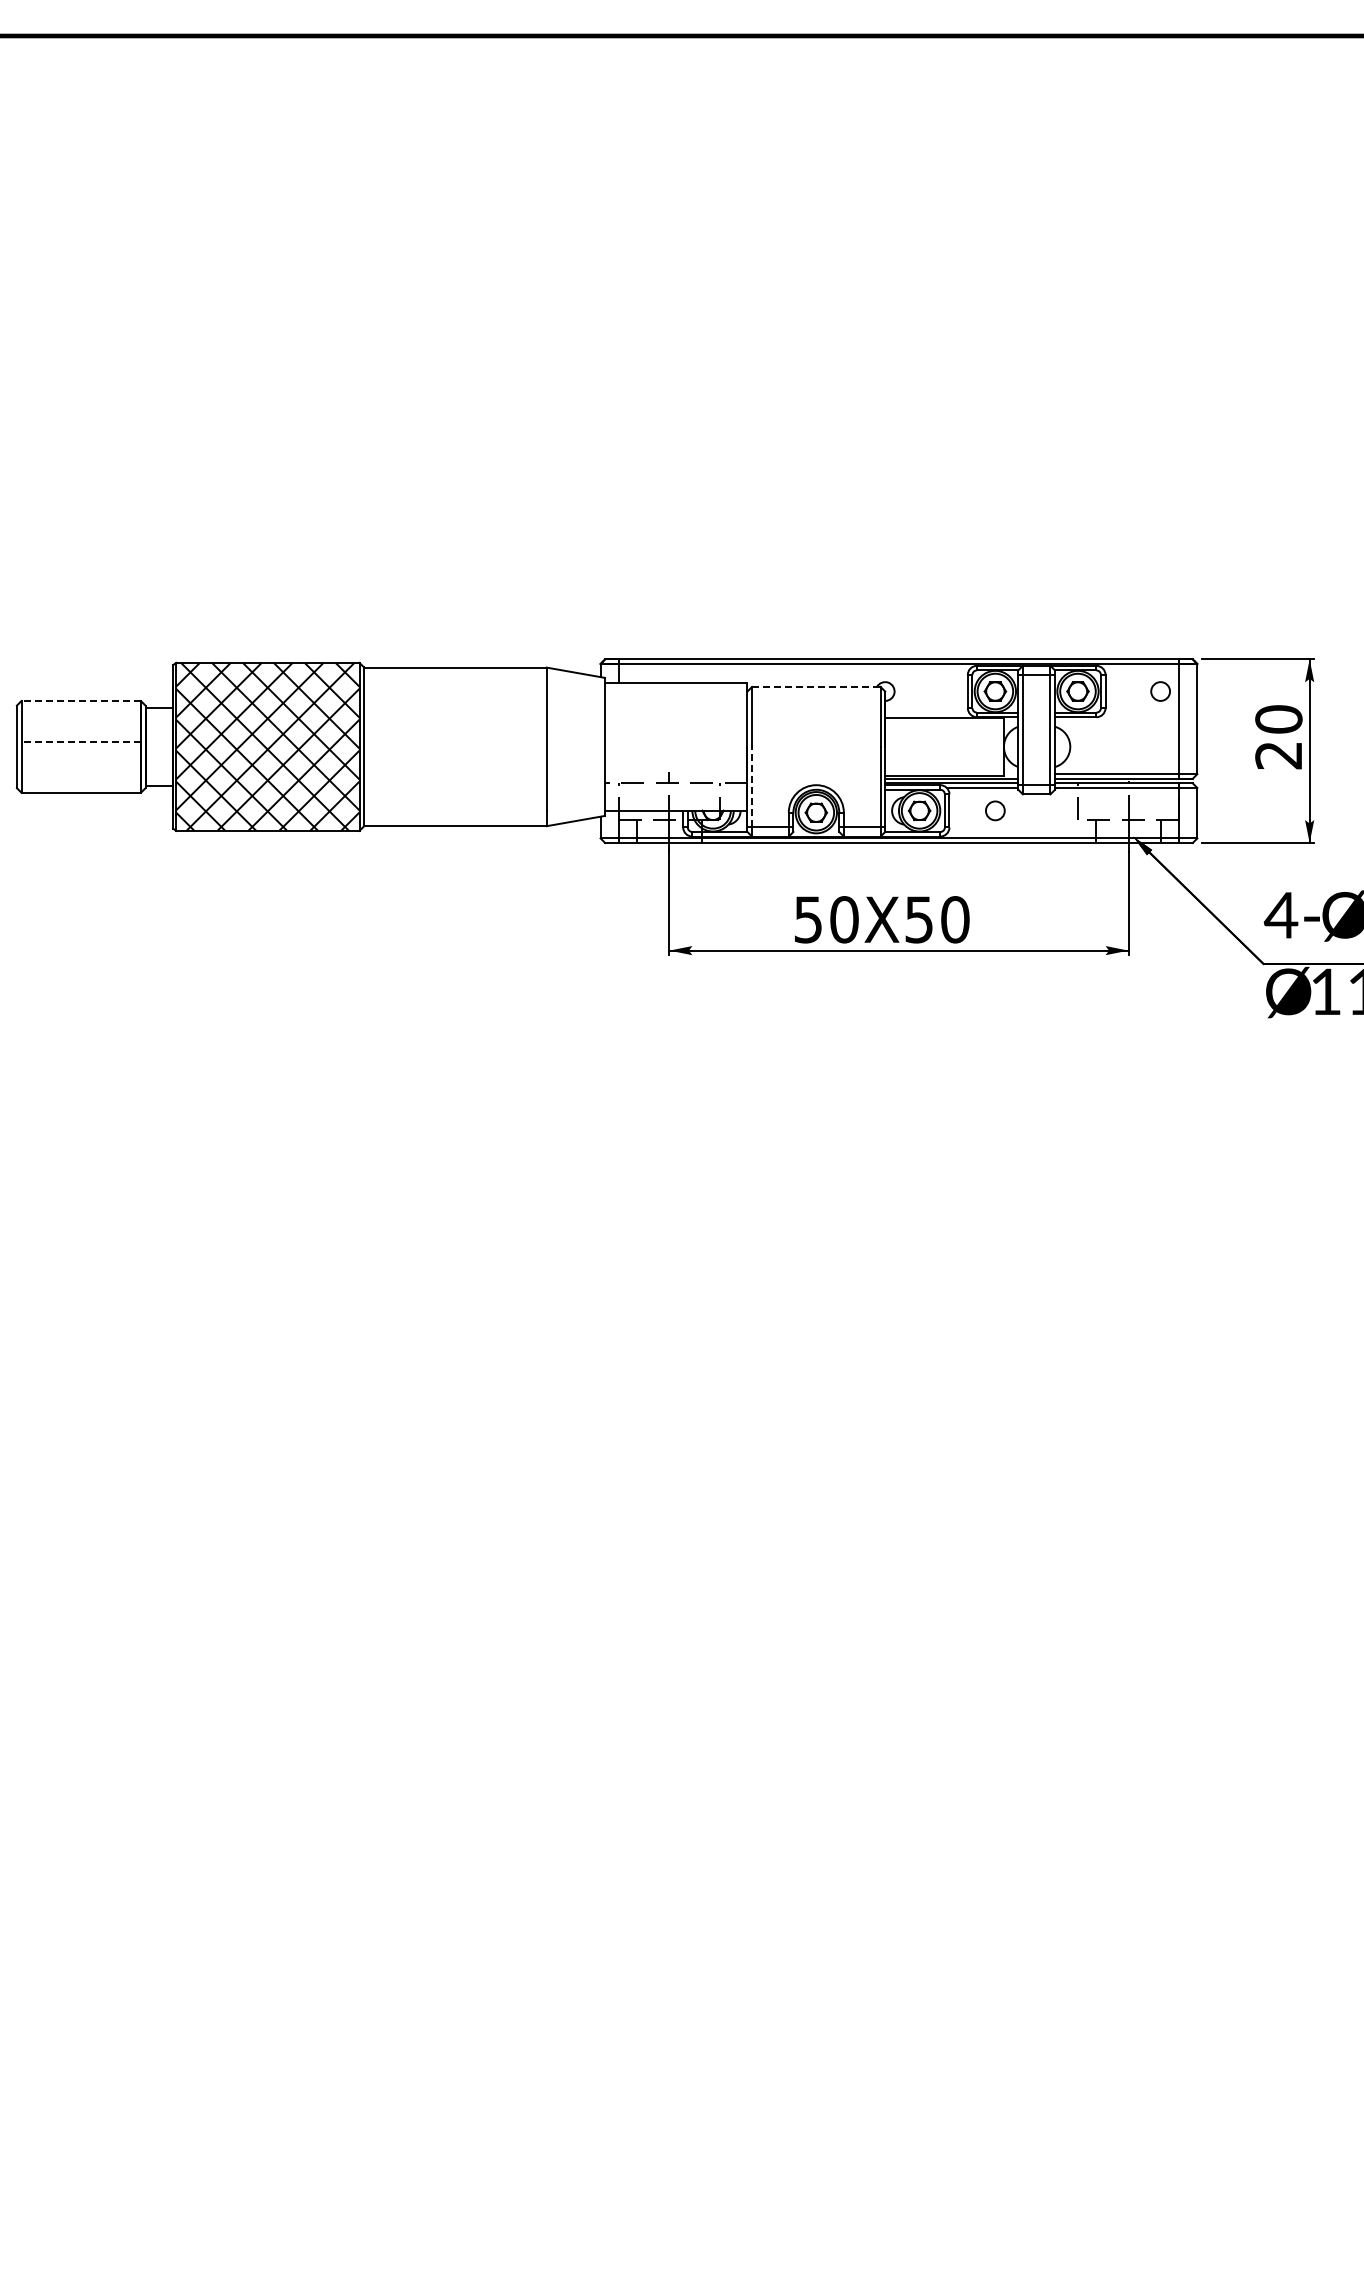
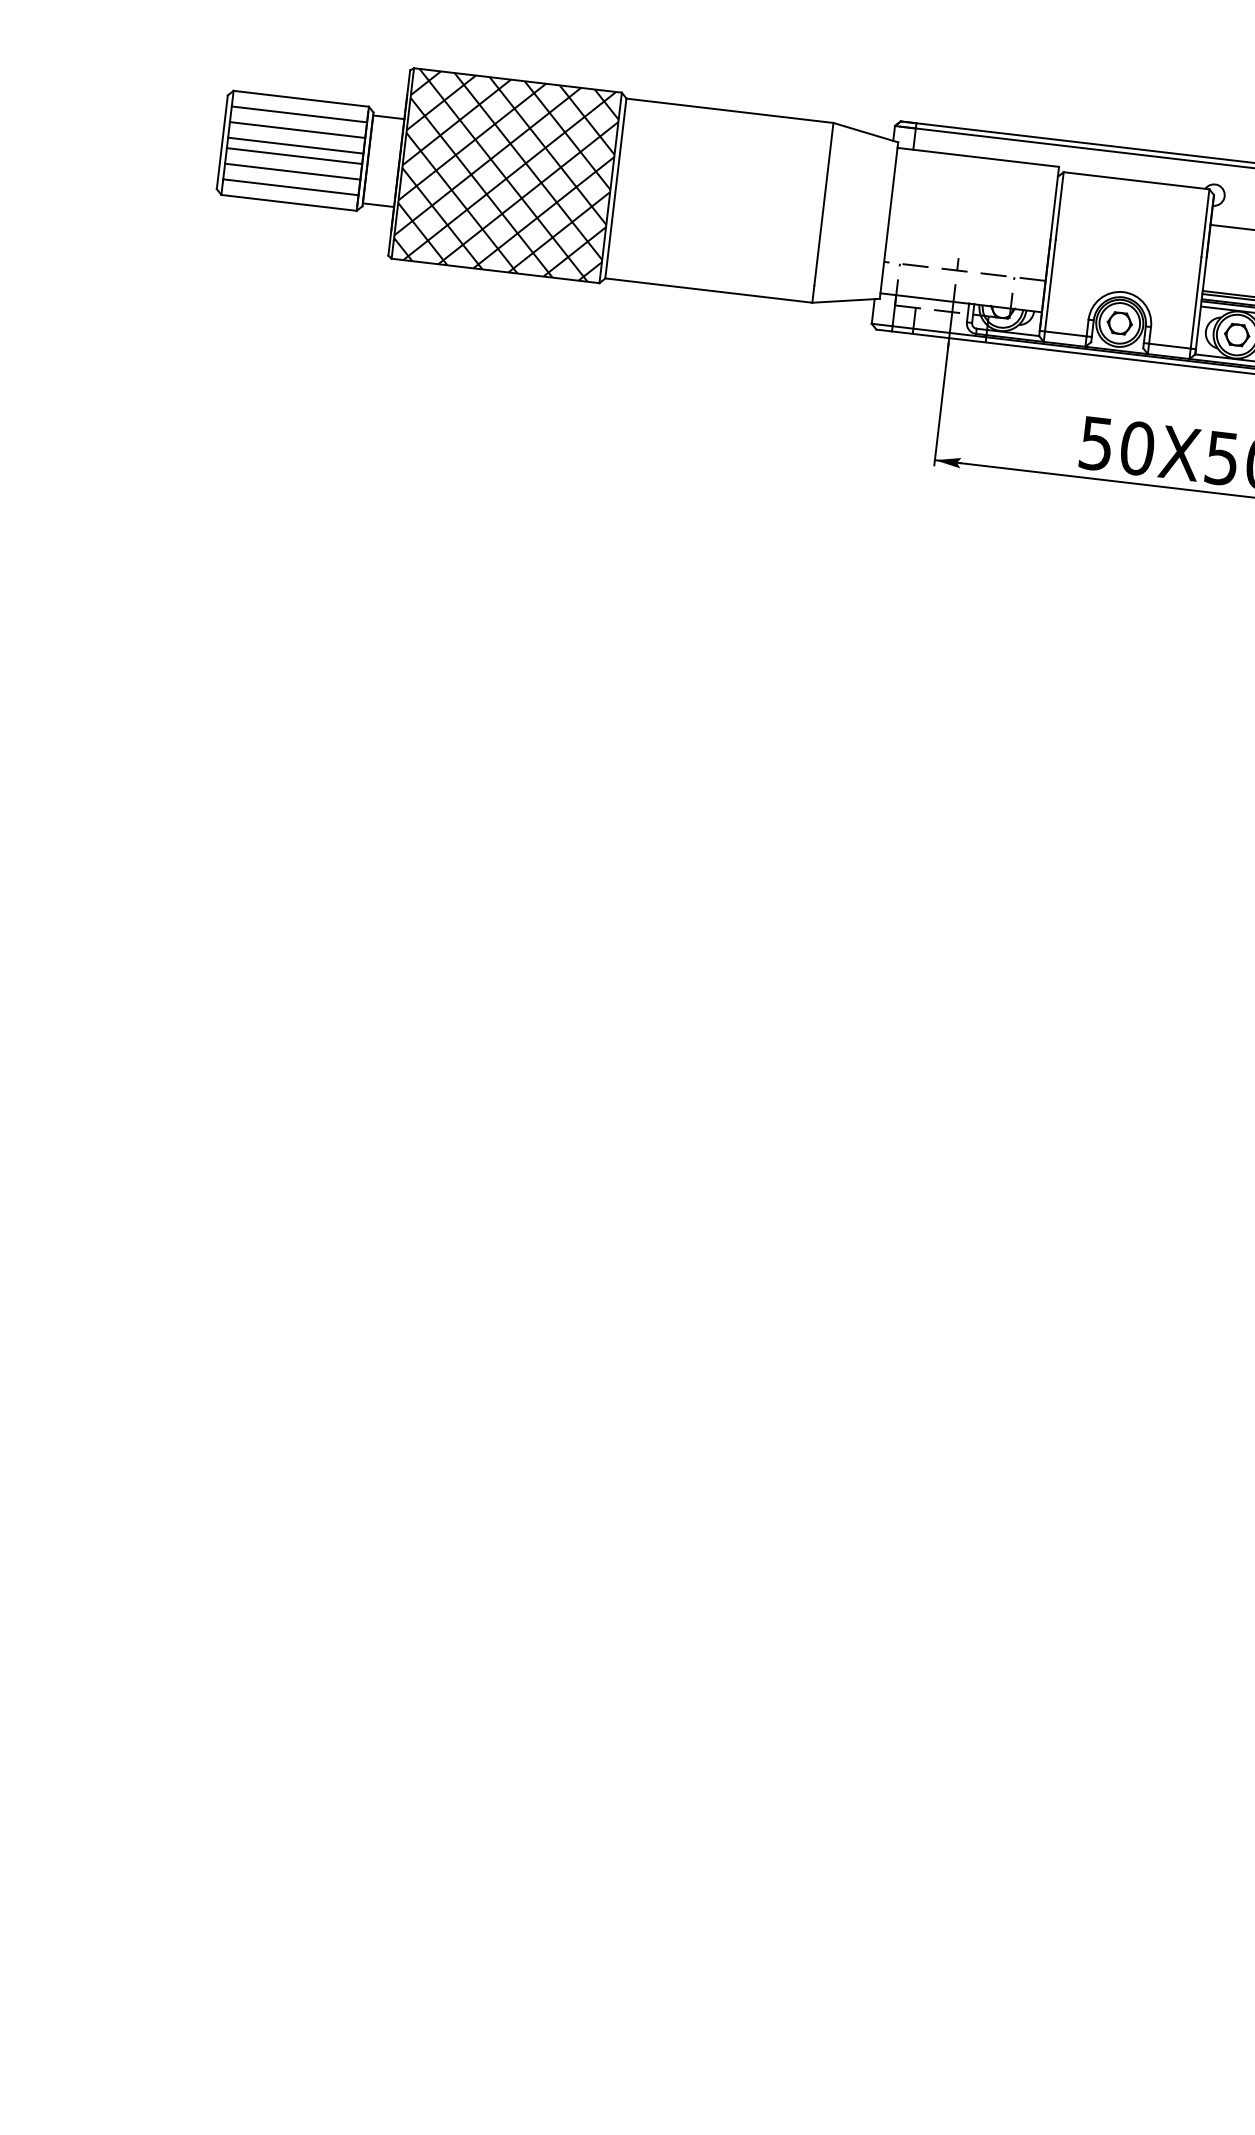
line: (816, 686) -> (1136, 180), dashed -> solid
line: (81, 701) -> (301, 99), dashed -> solid
line: (80, 714) -> (298, 114), added
line: (80, 728) -> (296, 129), added
line: (81, 742) -> (296, 145), dashed -> solid
line: (80, 751) -> (293, 155), added
line: (80, 765) -> (291, 171), added
line: (80, 779) -> (290, 187), added
line: (752, 786) -> (1050, 285), dashed -> solid

